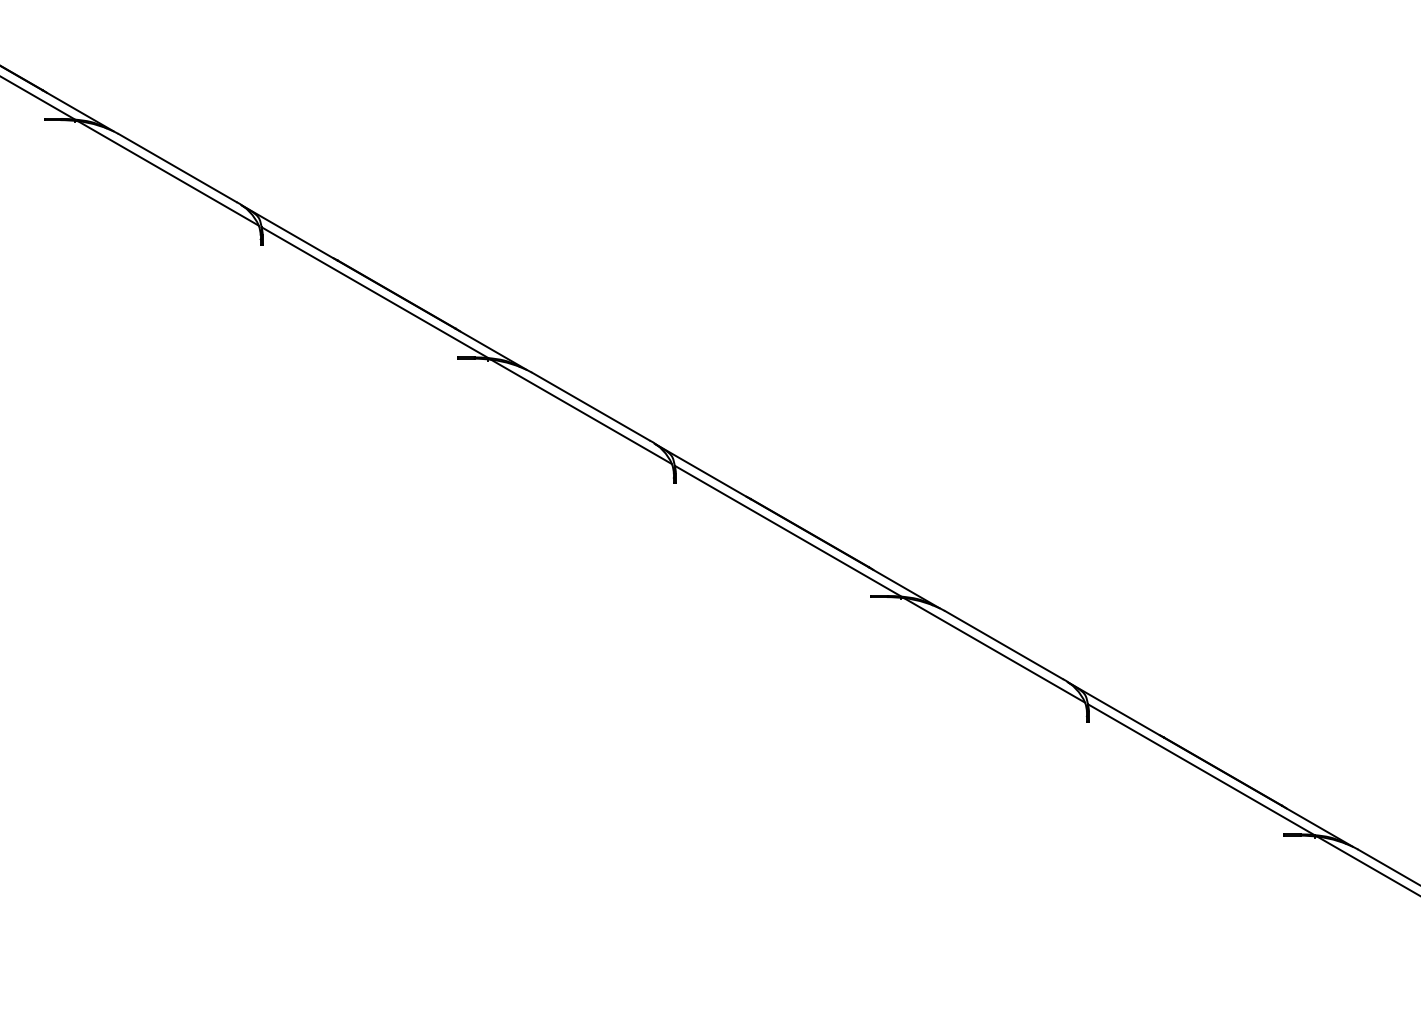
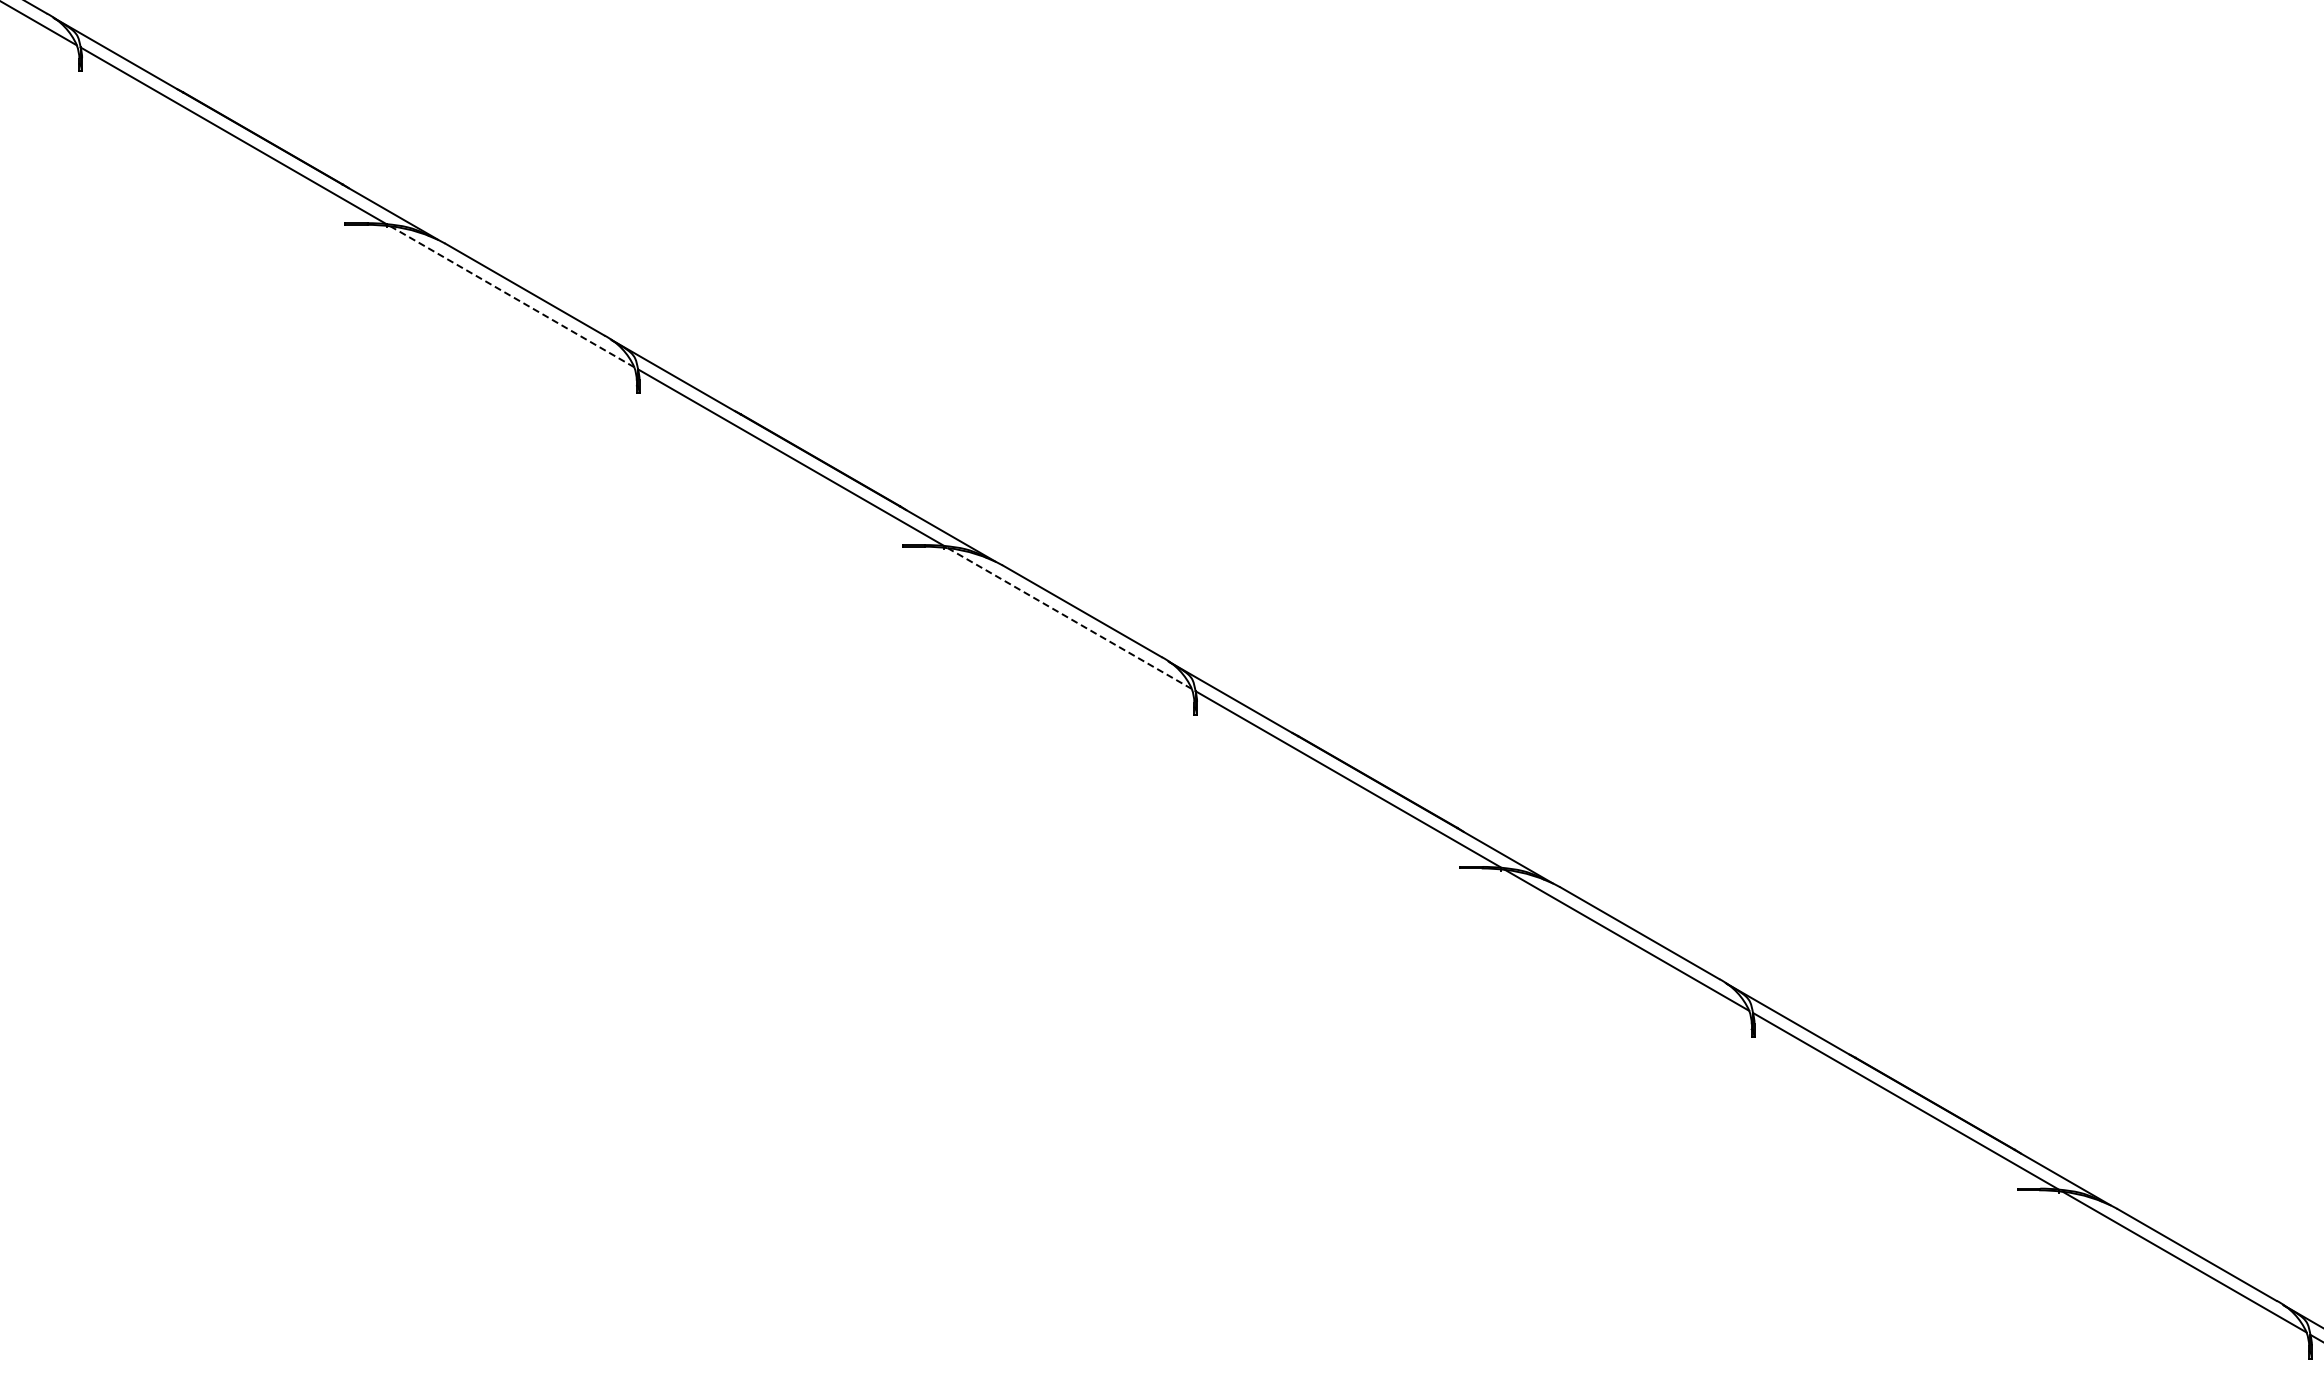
line: (168, 173) -> (512, 296), solid -> dashed
line: (581, 411) -> (1069, 618), solid -> dashed

